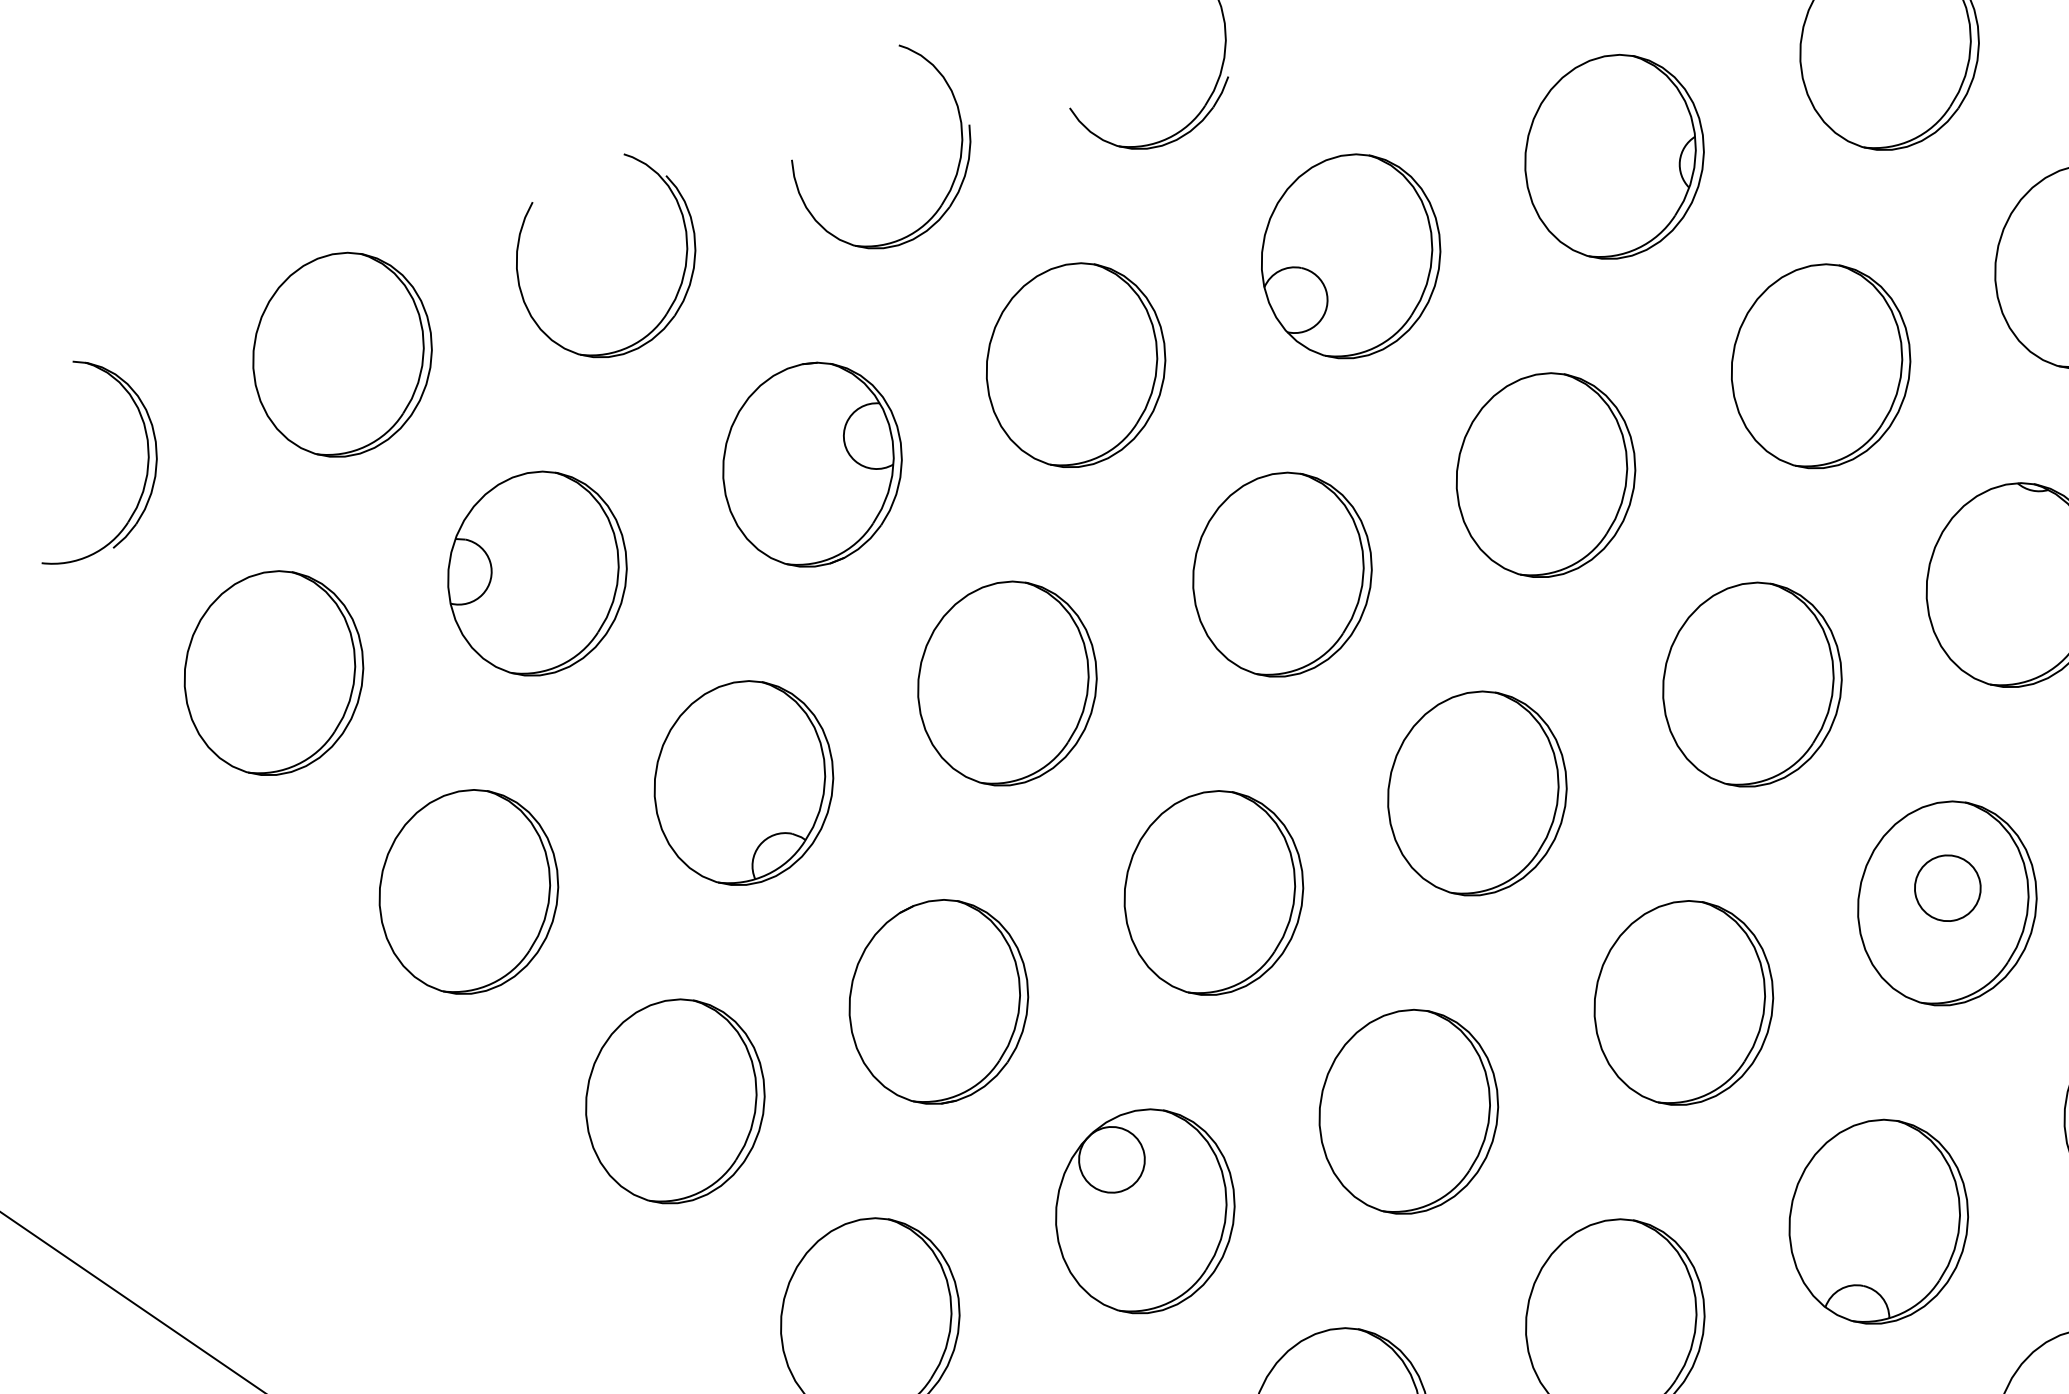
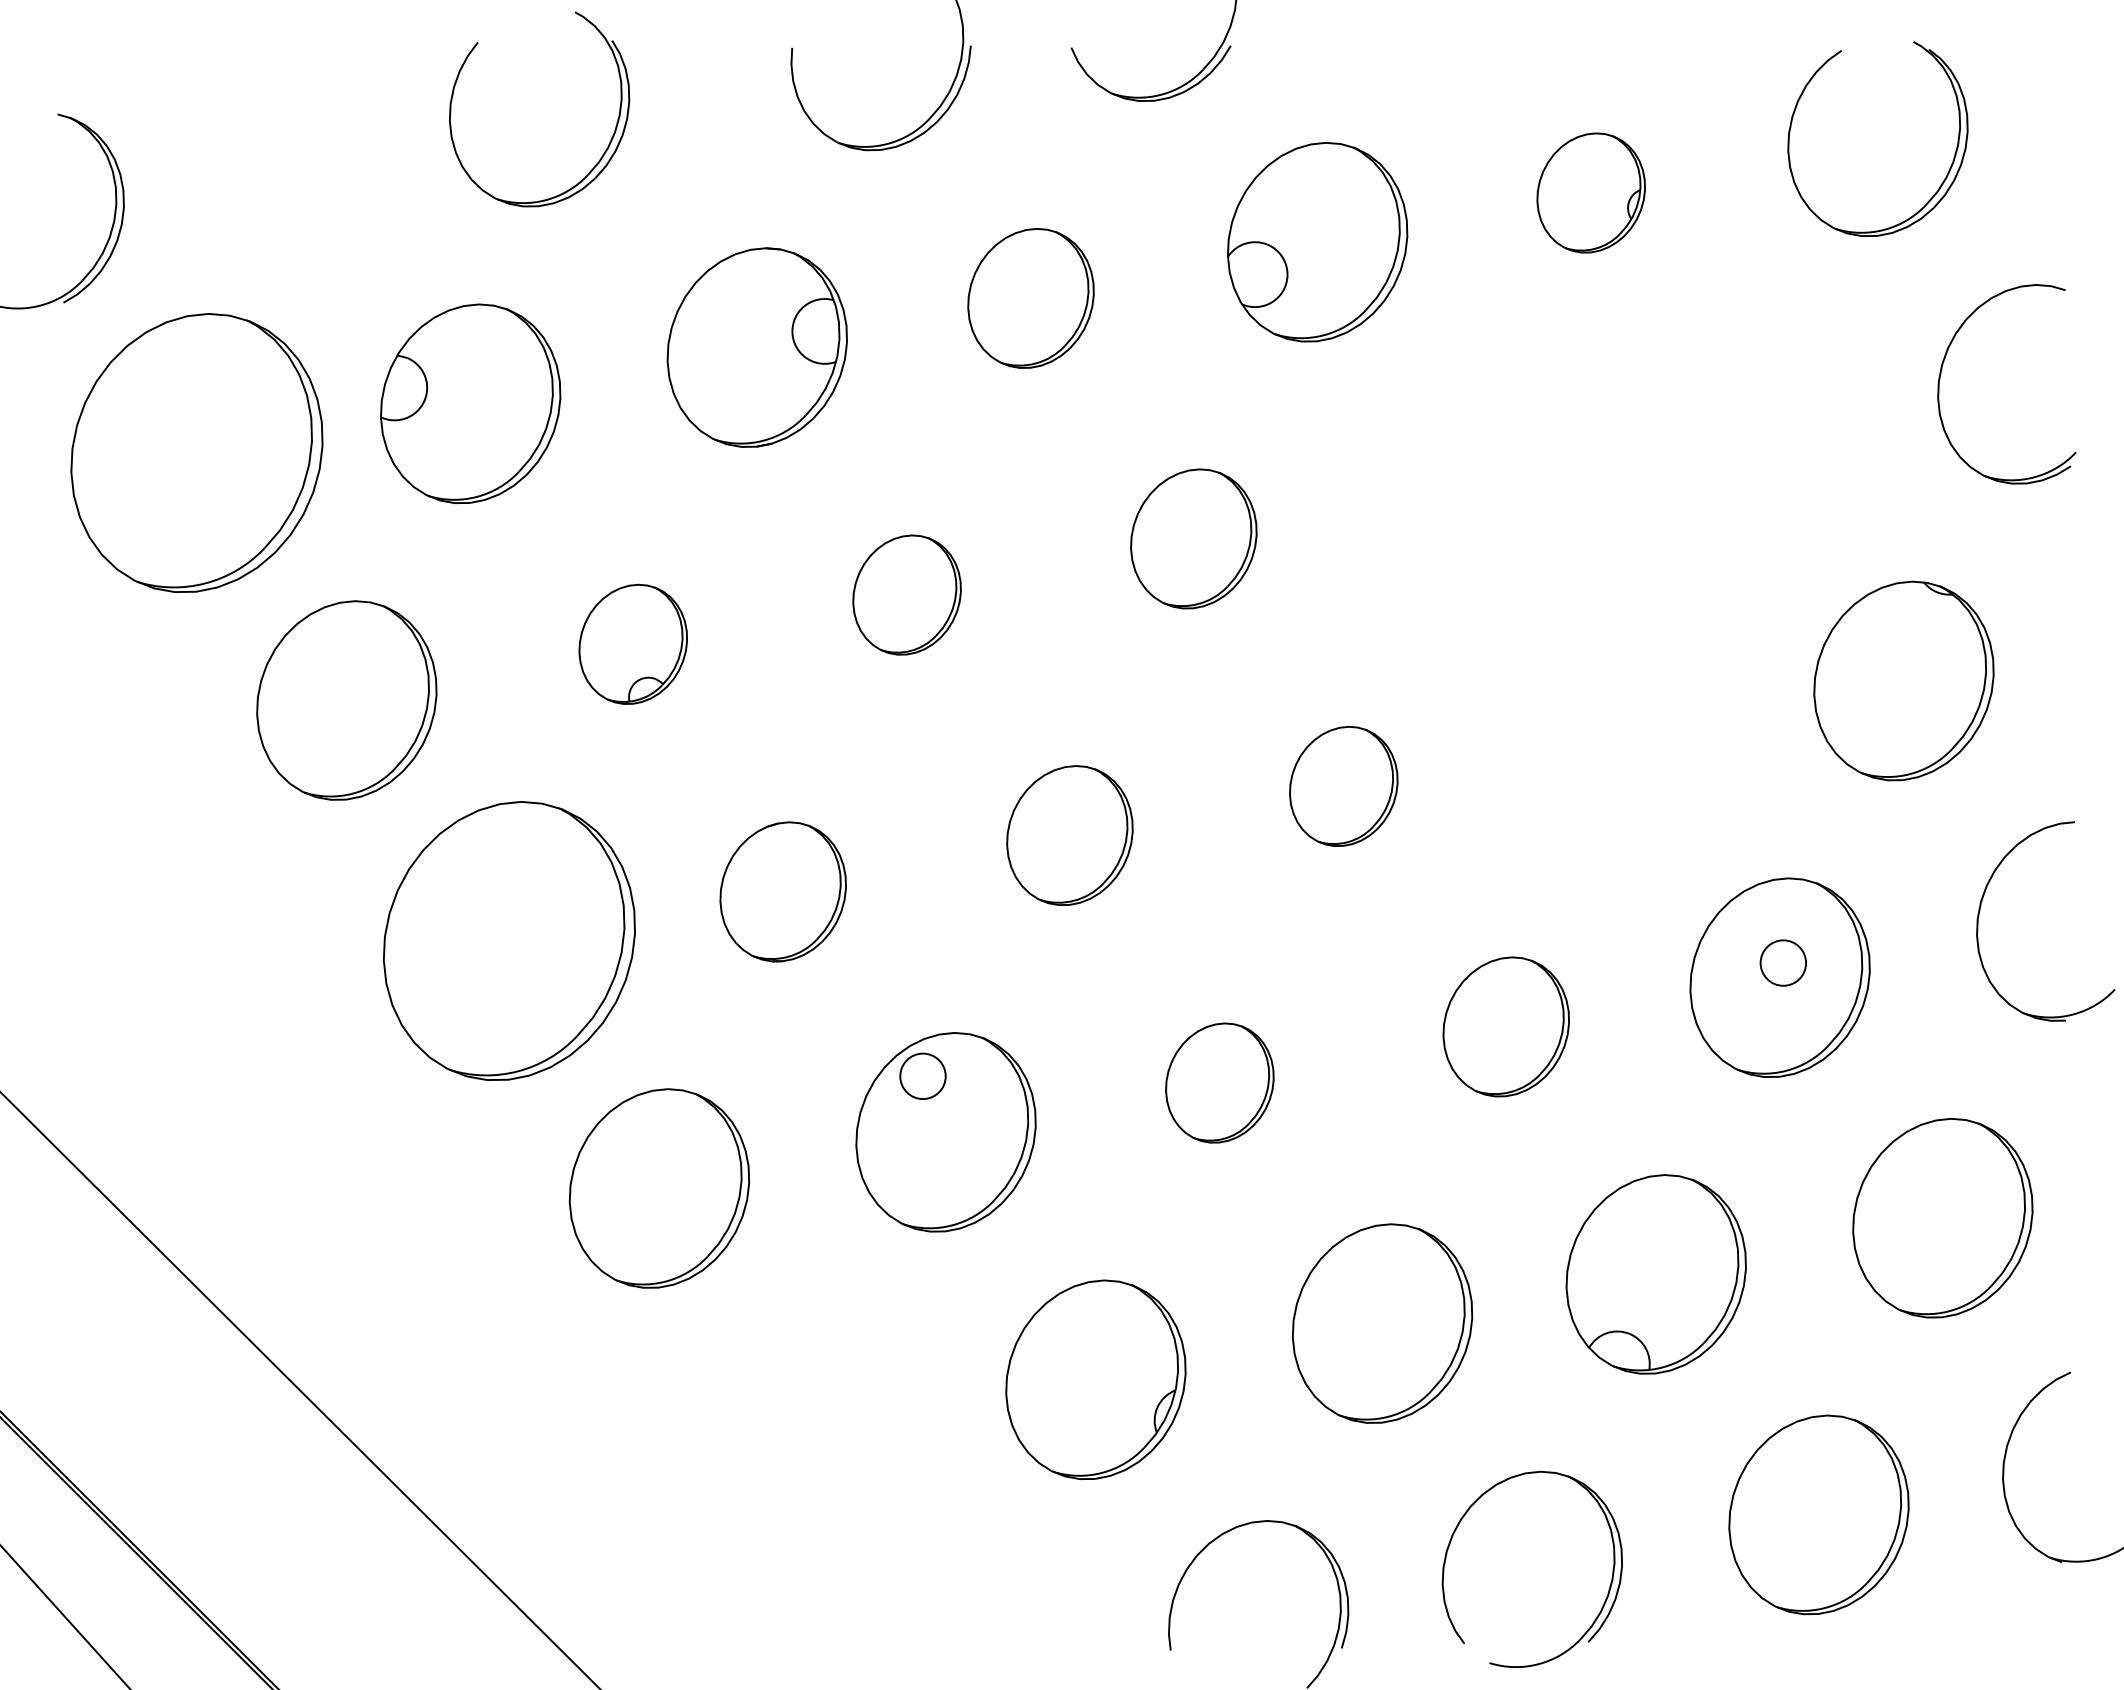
part: (1613, 156) -> (1590, 192), size x0.6
part: (681, 276) -> (609, 141), moved
part: (342, 355) -> (320, 156), removed
part: (1075, 365) -> (1030, 298), size x0.7
part: (1820, 366) -> (1753, 433), removed
part: (1545, 474) -> (1467, 489), removed
part: (1282, 574) -> (1193, 538), size x0.7
part: (273, 672) -> (196, 452), size x1.4
part: (1006, 683) -> (906, 594), size x0.6
part: (1751, 685) -> (1629, 730), removed
part: (742, 783) -> (632, 644), size x0.6
part: (1477, 793) -> (1343, 786), size x0.6
circle: (1946, 887) -> (1782, 962), size x0.7
part: (1213, 892) -> (1069, 835), size x0.7
part: (937, 1001) -> (782, 891), size x0.7
part: (1682, 1002) -> (1505, 1026), size x0.7
part: (675, 1100) -> (509, 940), size x1.4
part: (1408, 1111) -> (1219, 1082), size x0.6
circle: (1111, 1159) -> (922, 1075), size x0.7

